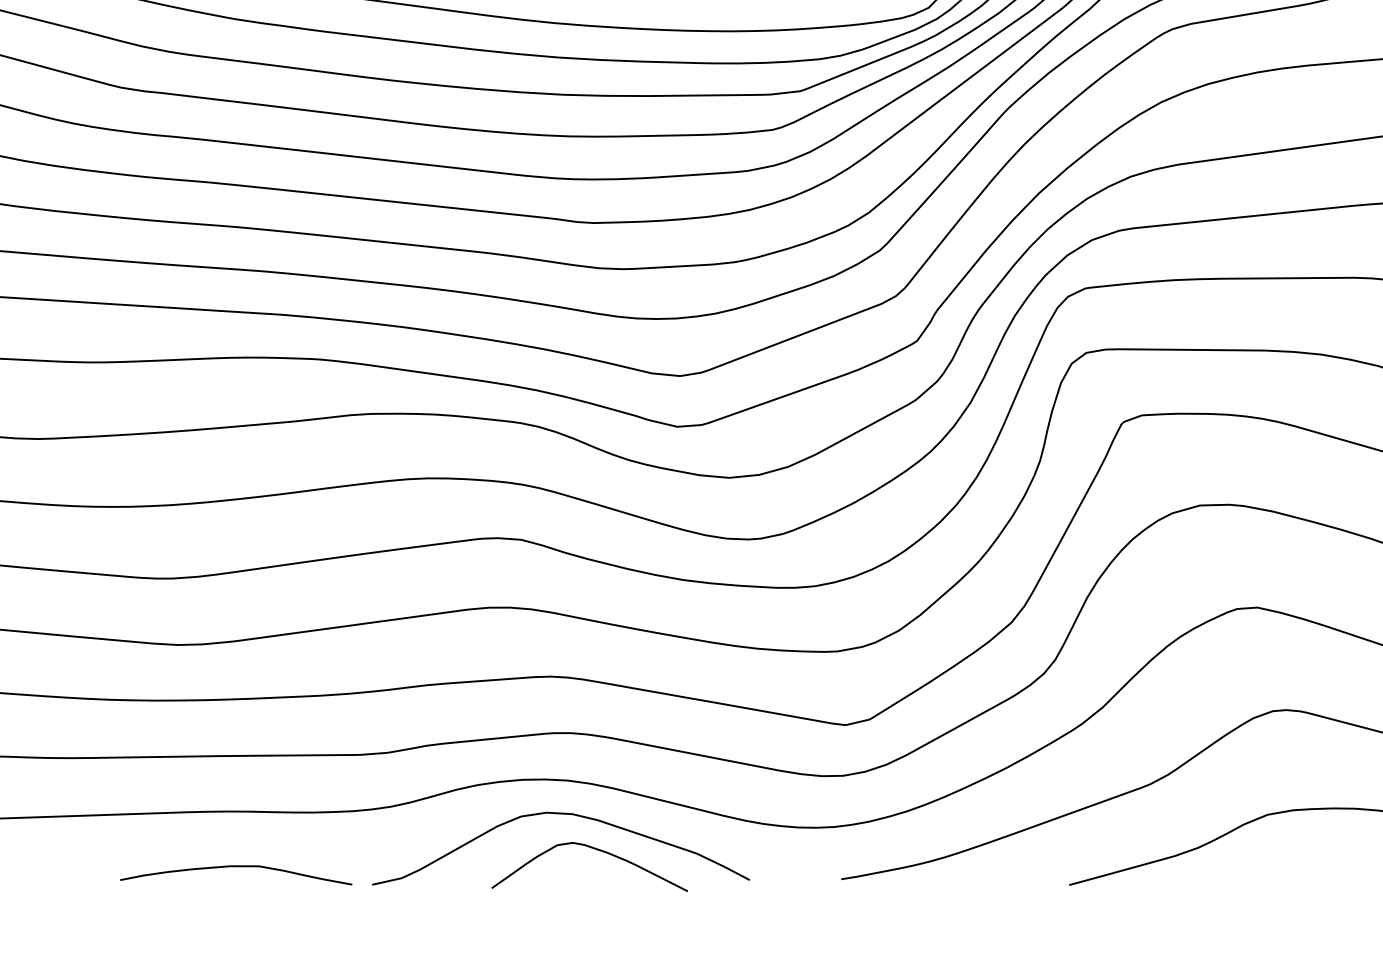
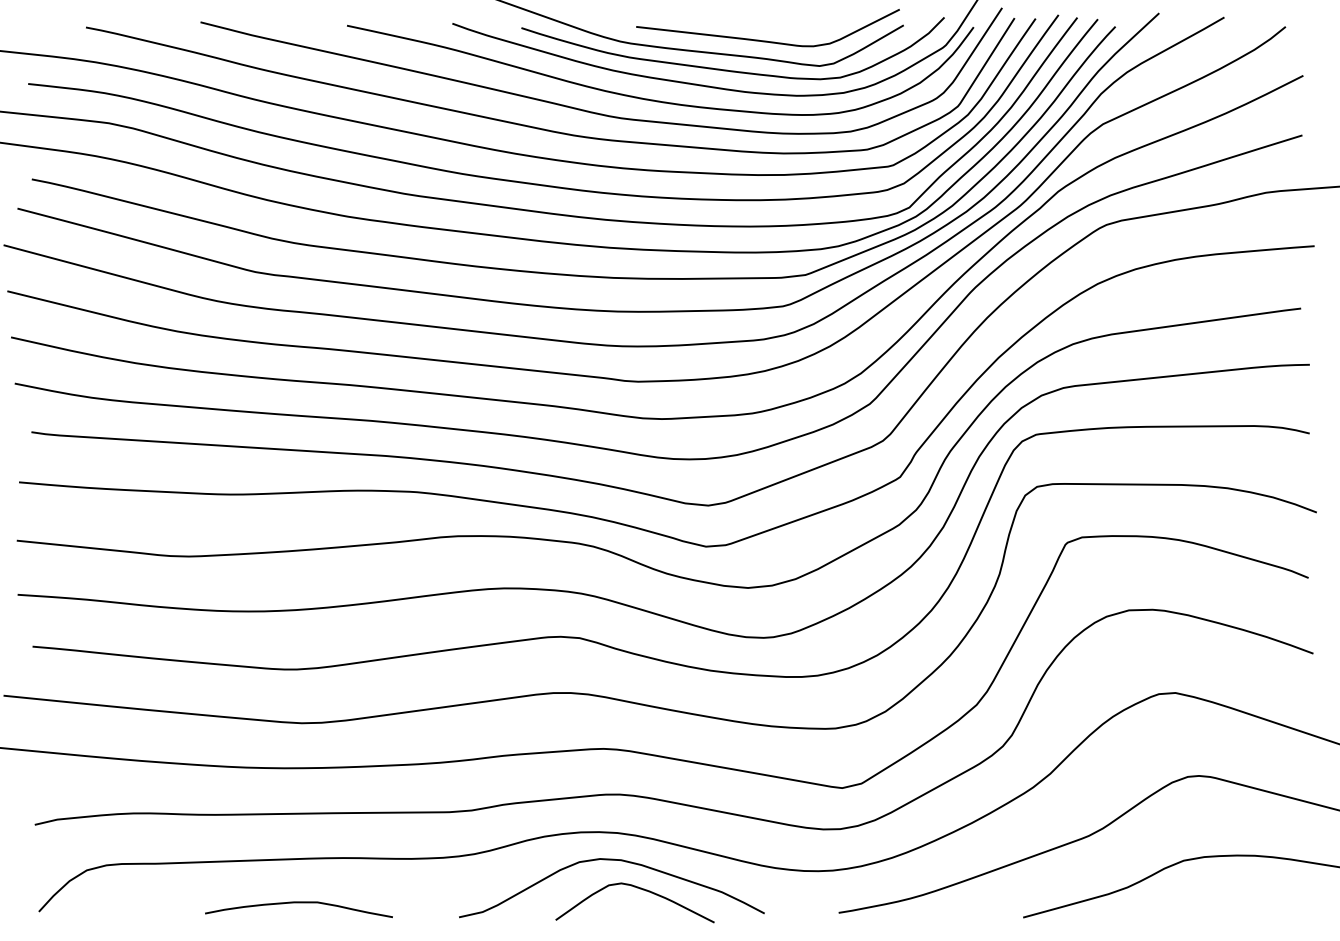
curve: (235, 867) -> (298, 903), moved

